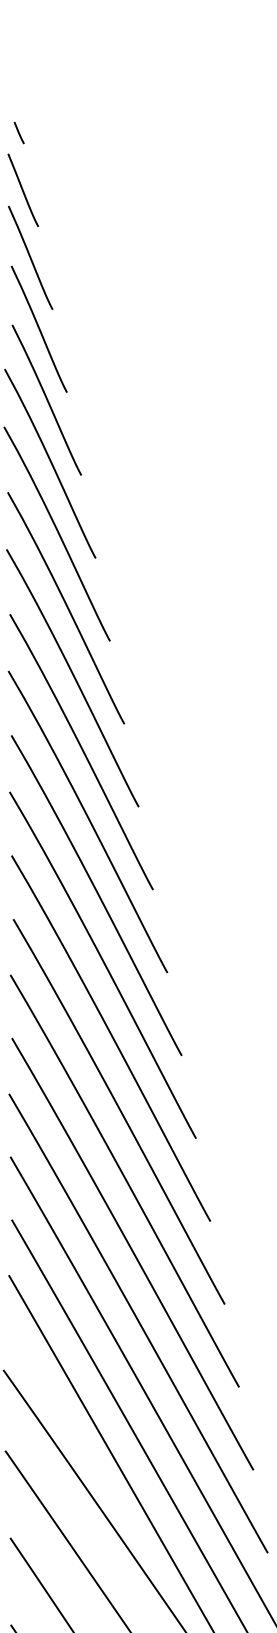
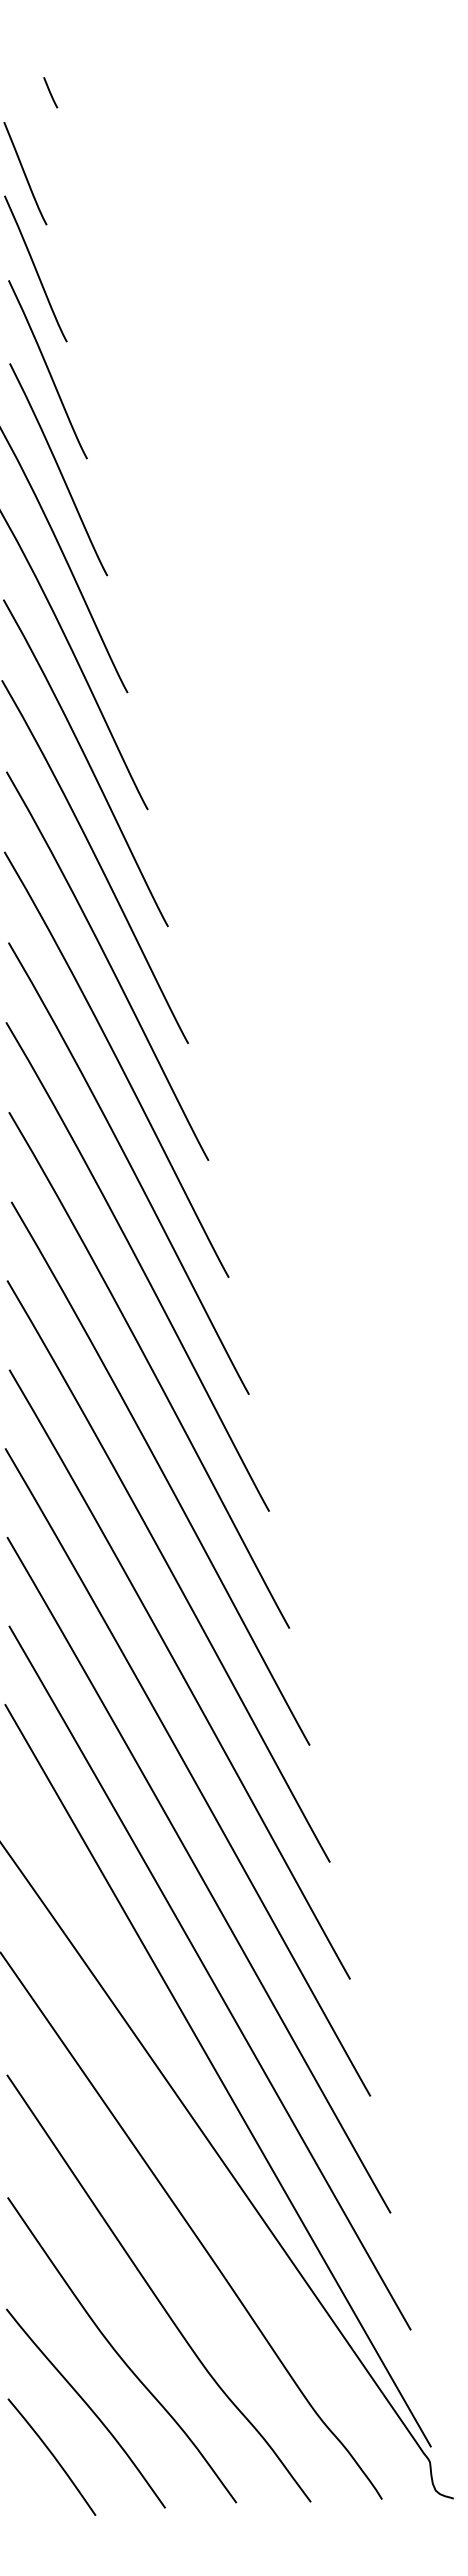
line: (19, 132) -> (50, 92), moved

